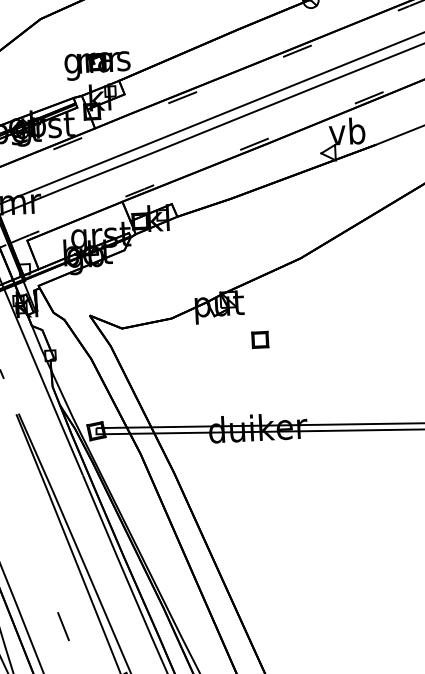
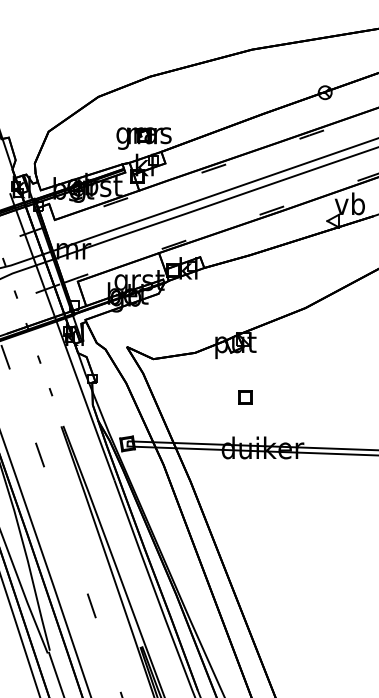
part: (260, 339) -> (245, 397), moved

